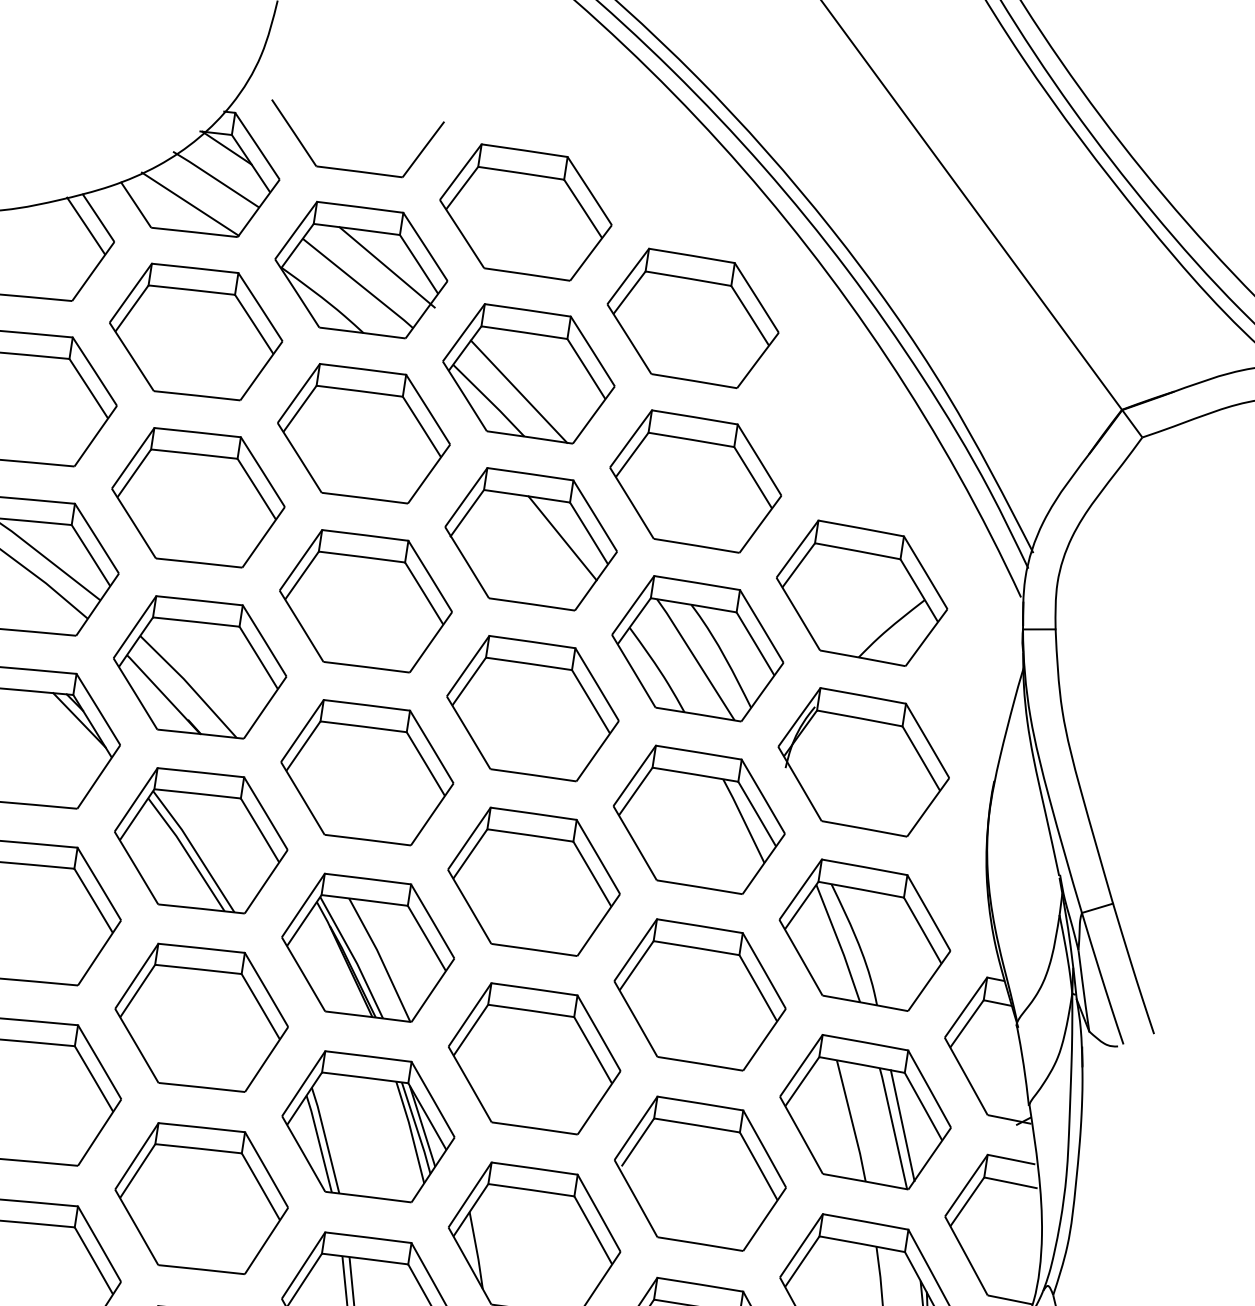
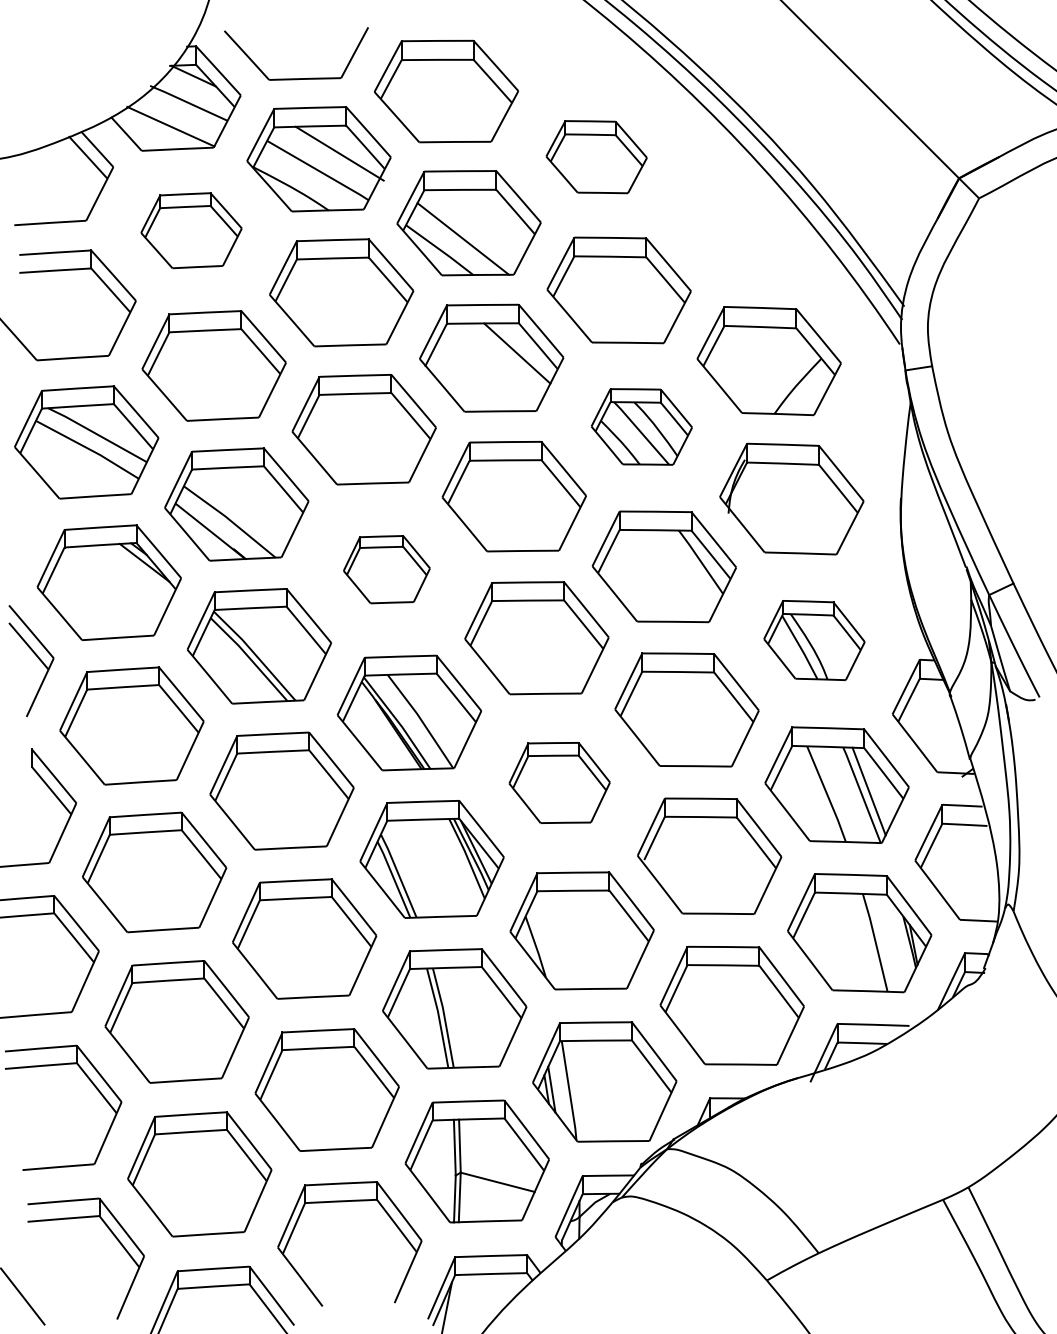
part: (693, 317) -> (596, 156), size x0.7
part: (196, 331) -> (191, 230), size x0.7
part: (697, 648) -> (641, 426), size x0.7
part: (366, 772) -> (386, 569), size x0.6
part: (865, 935) -> (814, 640), size x0.7
part: (534, 1058) -> (559, 782), size x0.7

